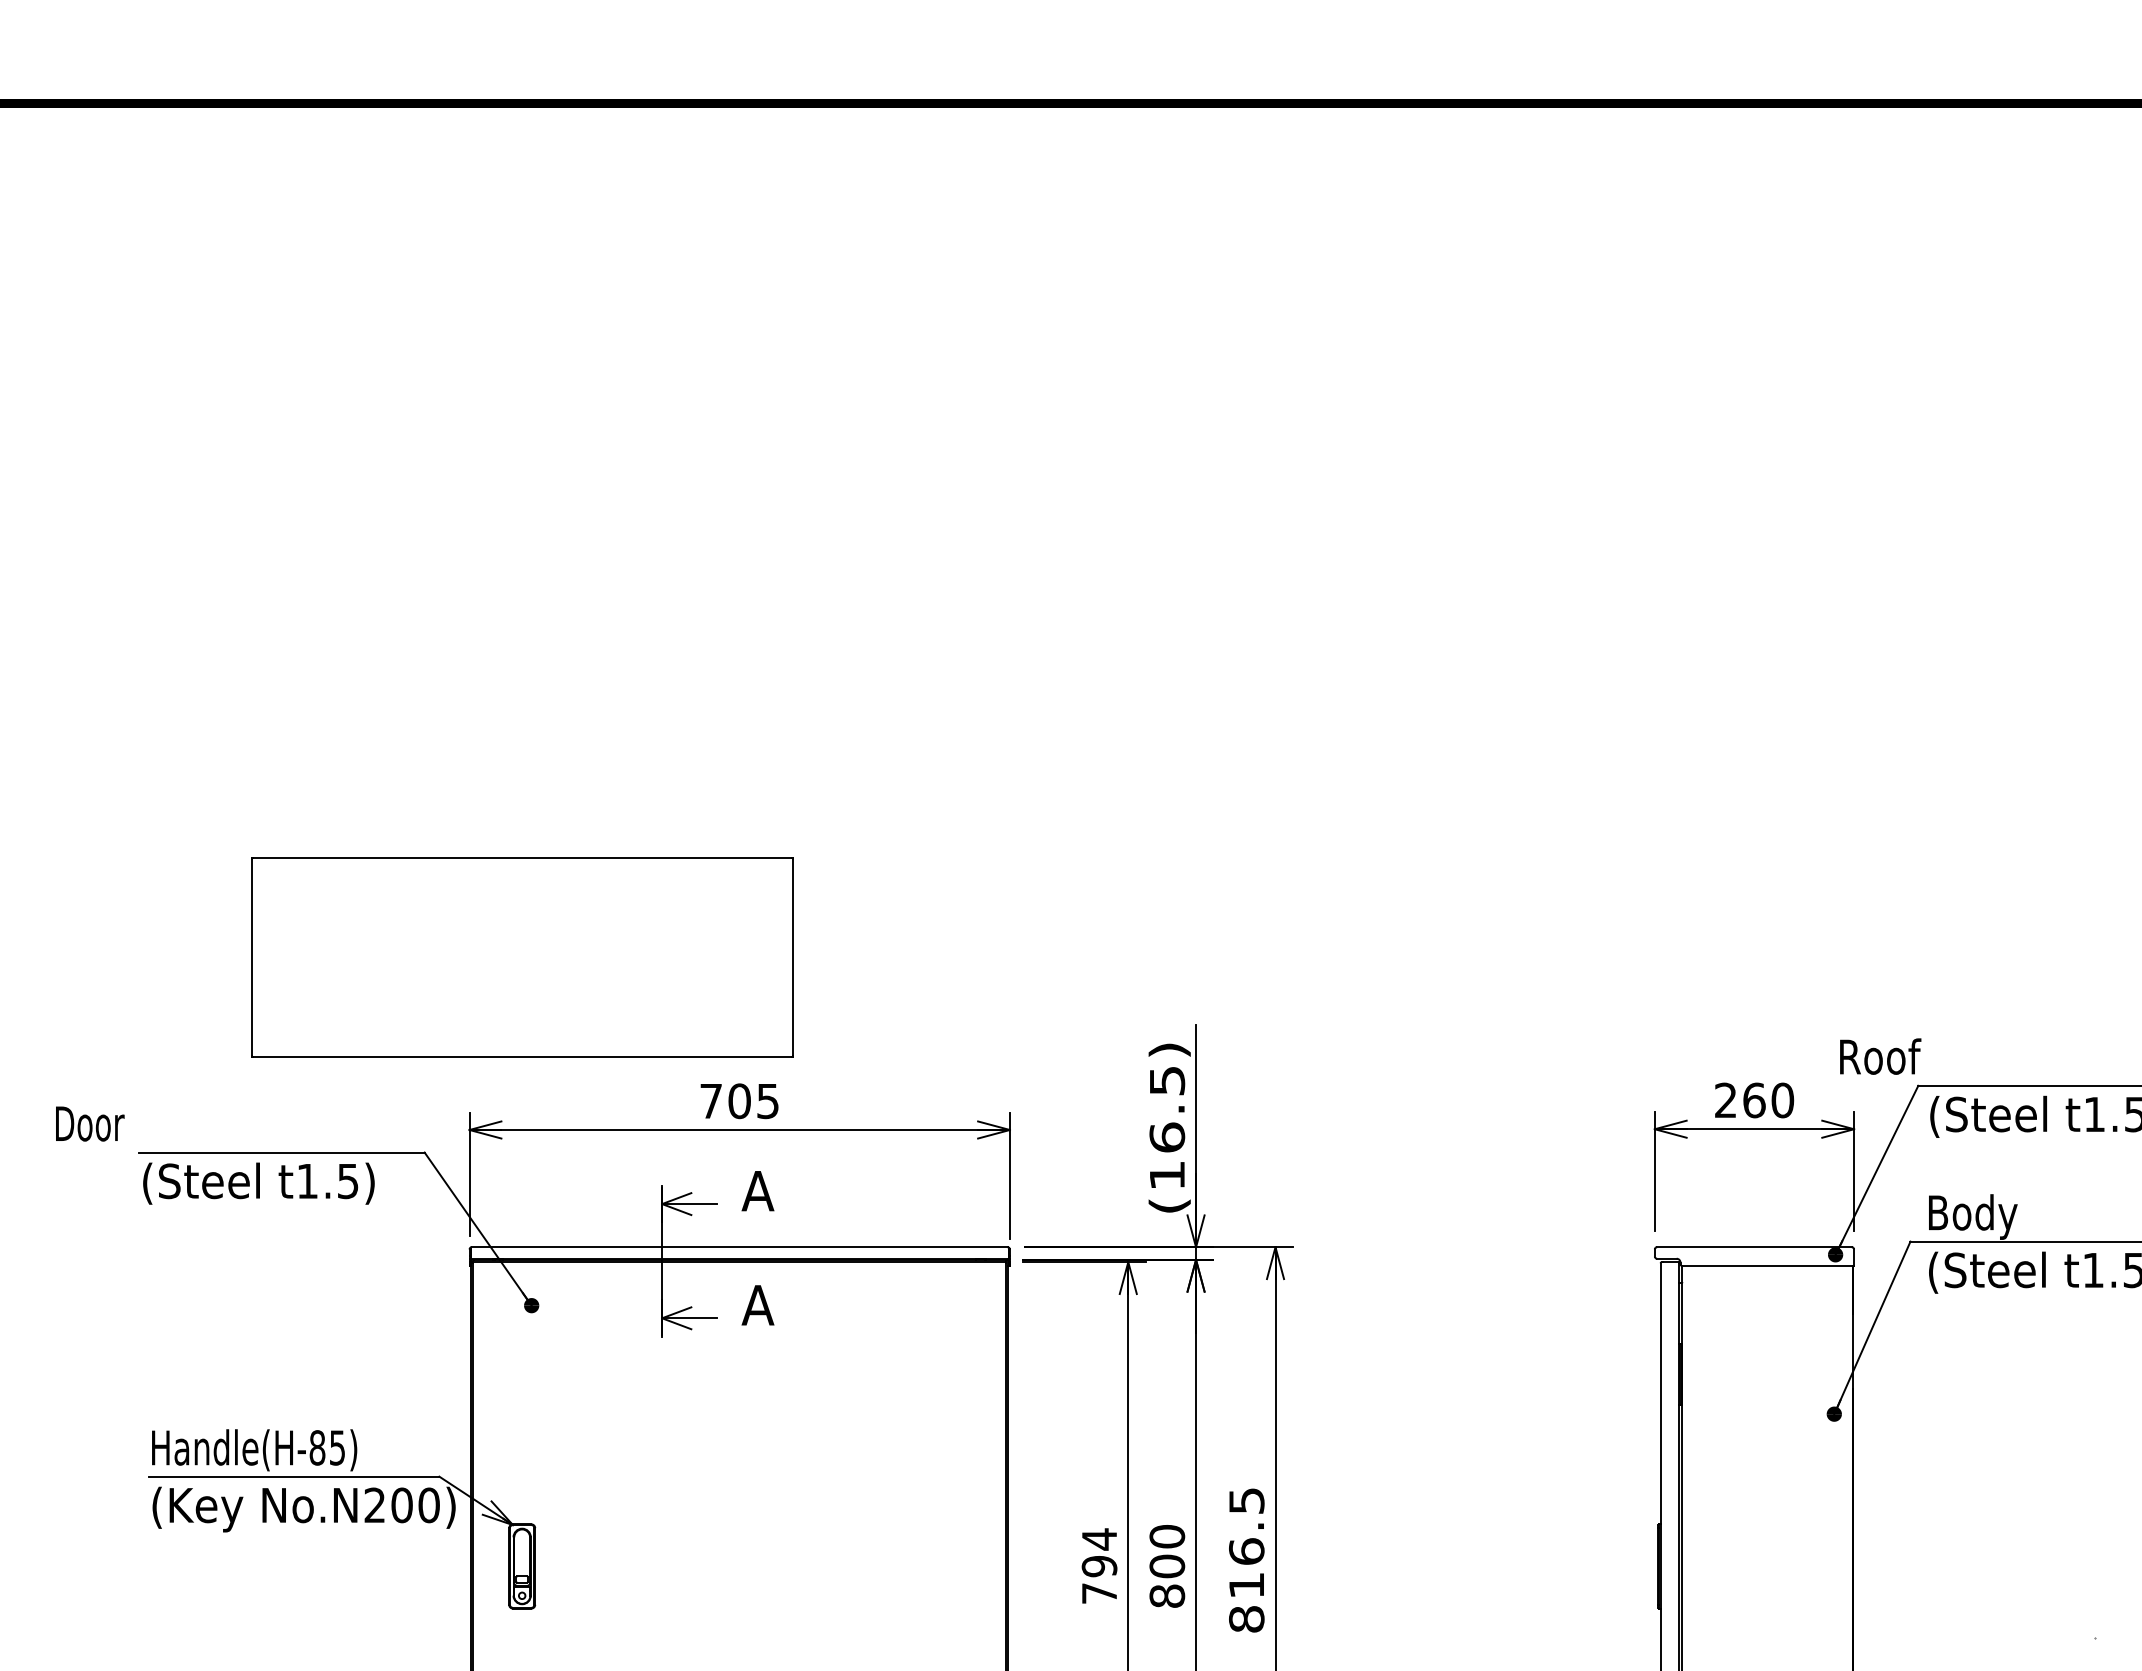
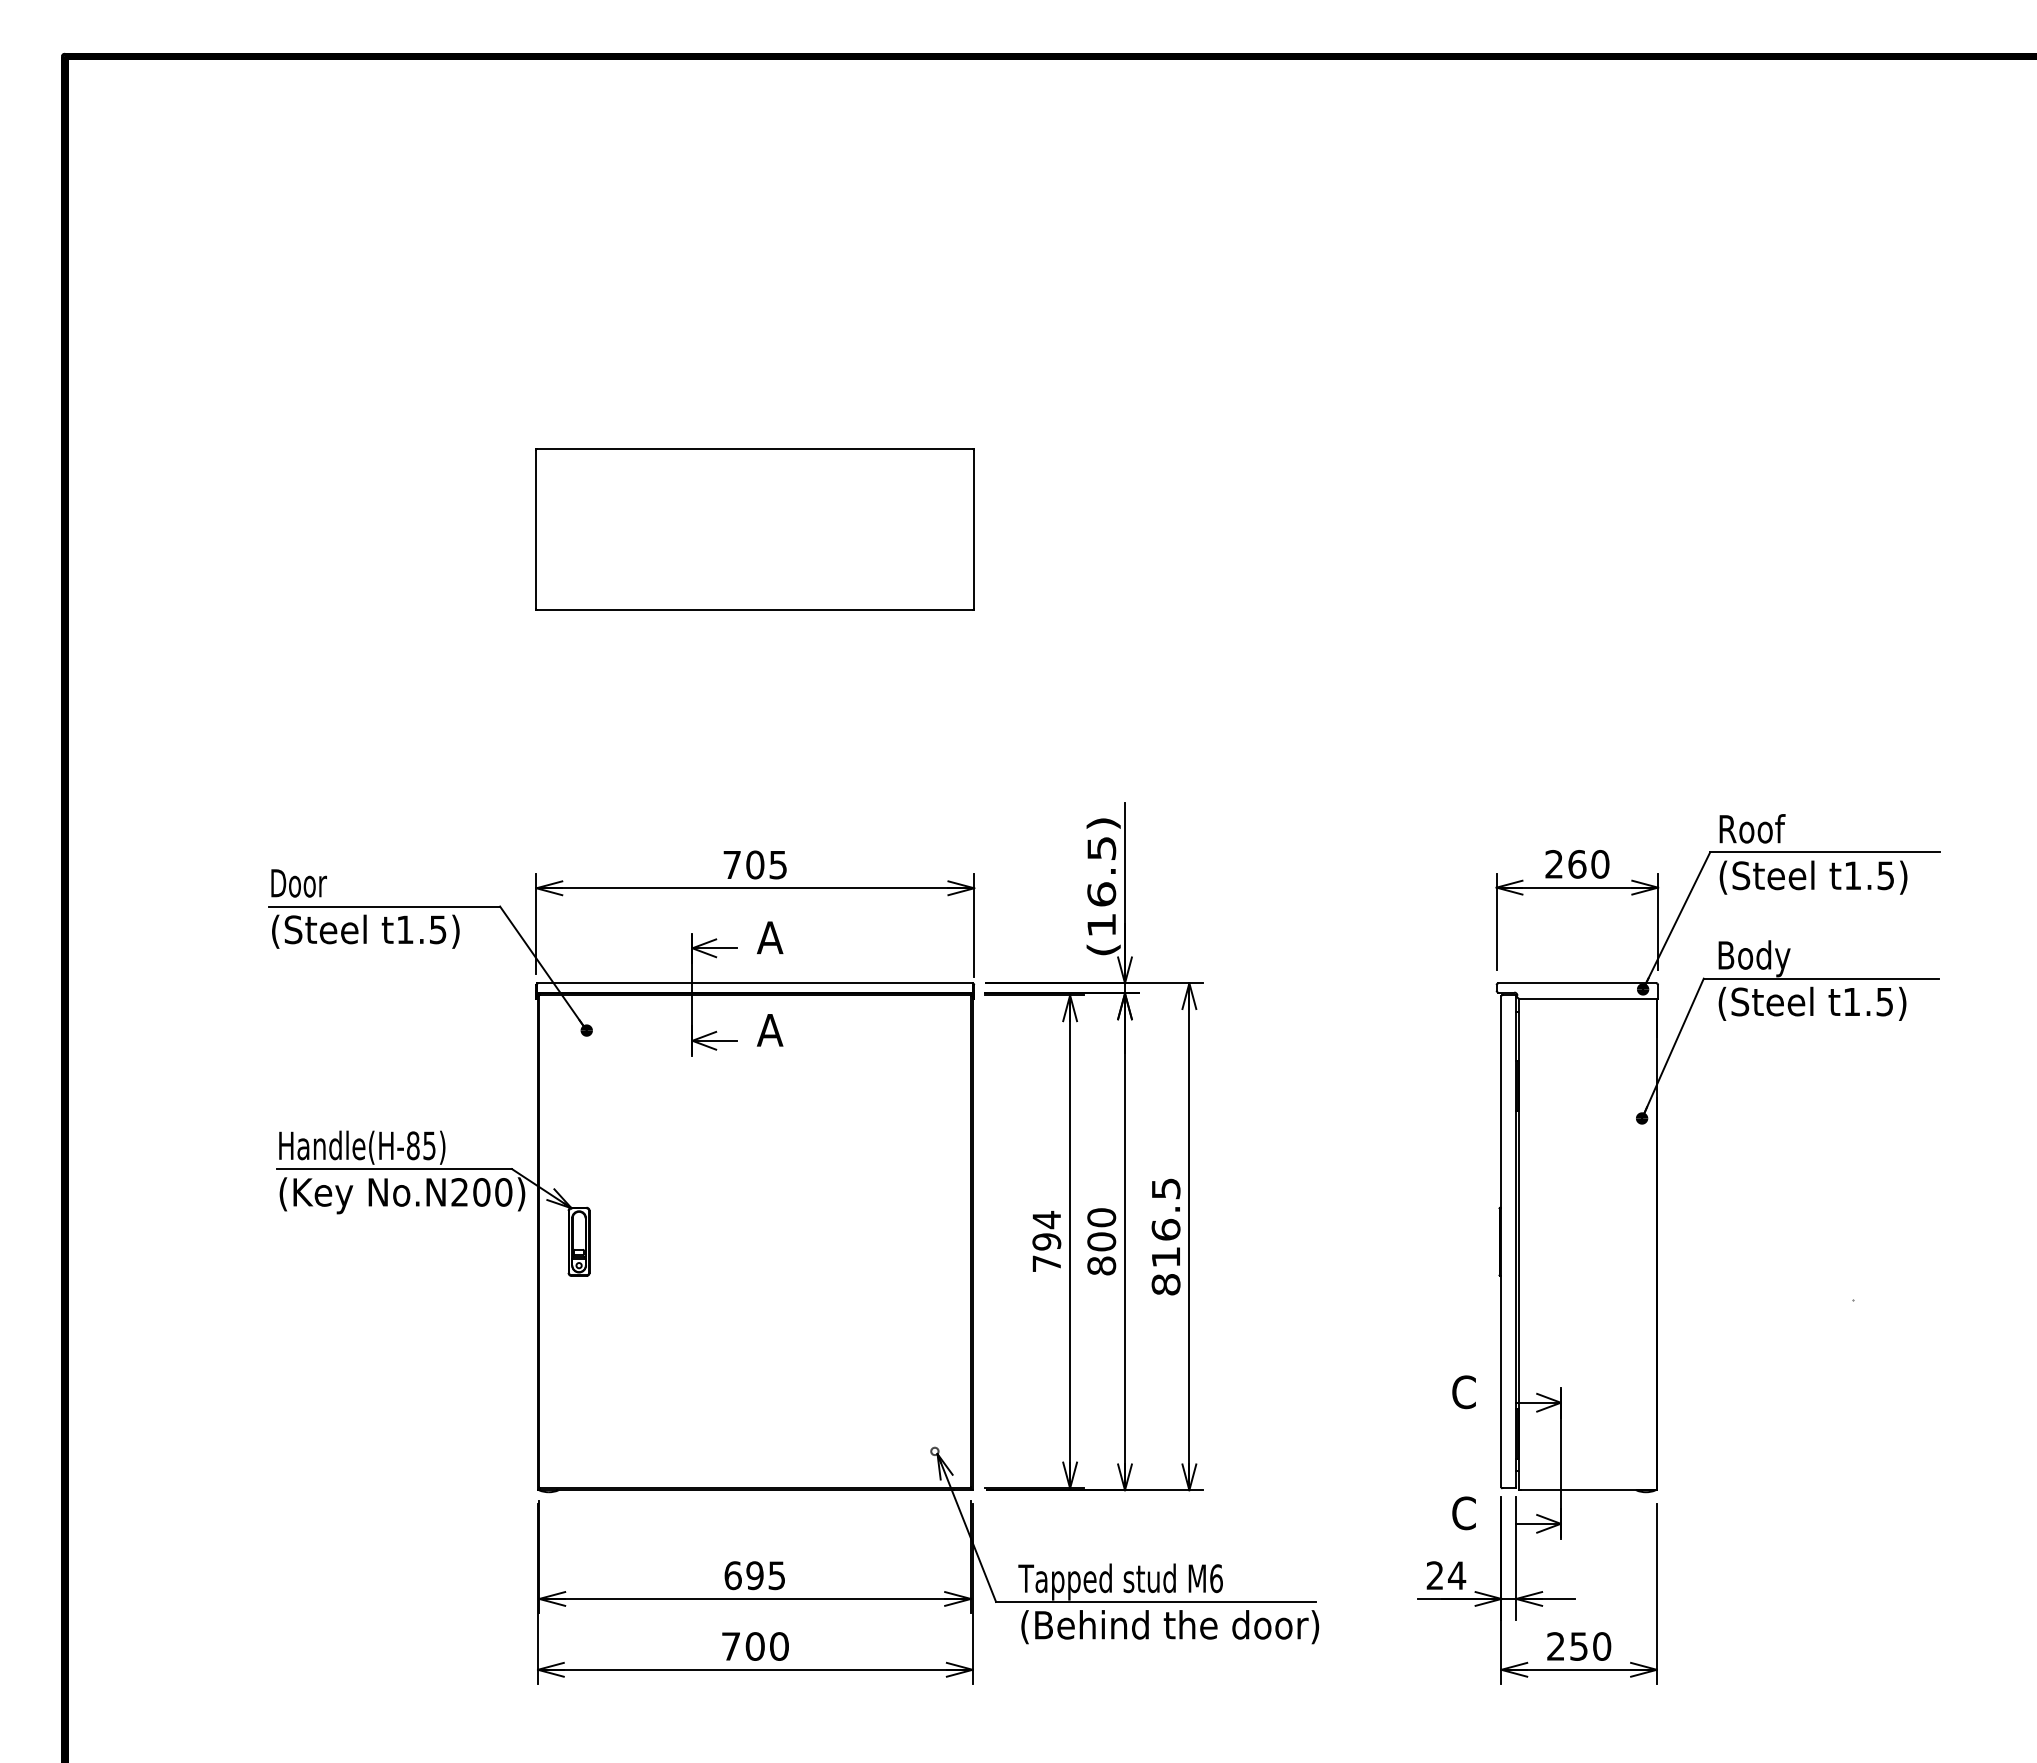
part: (521, 957) -> (754, 529), moved
text: (1880, 1056) -> (1752, 828), moved
text: (89, 1124) -> (298, 883), moved

